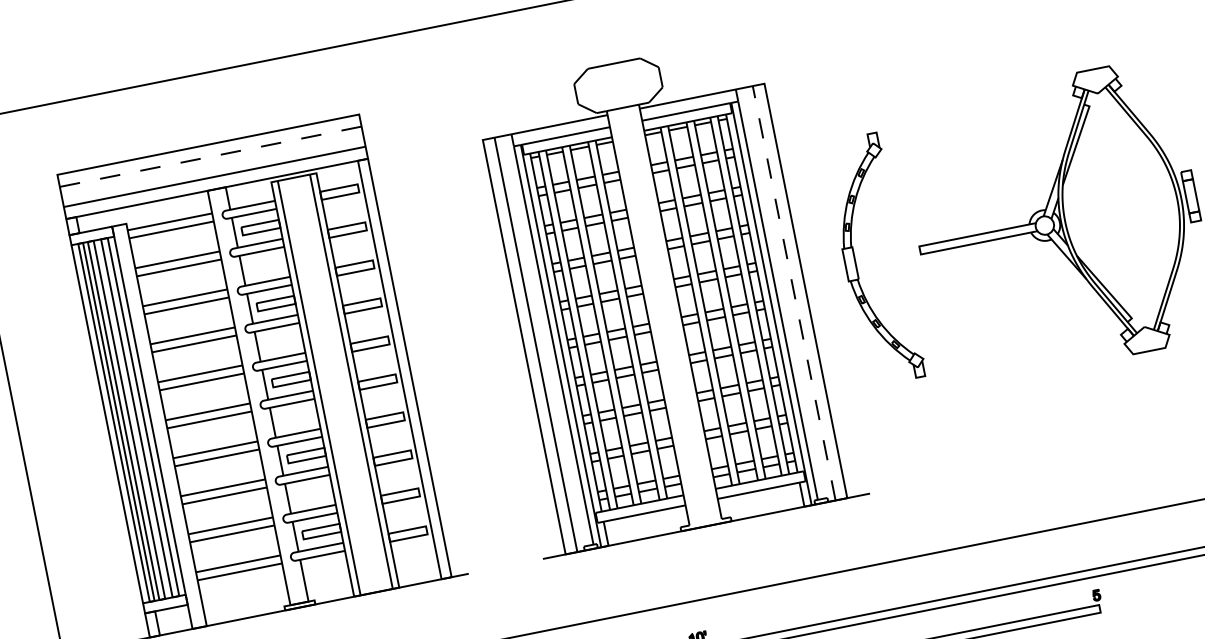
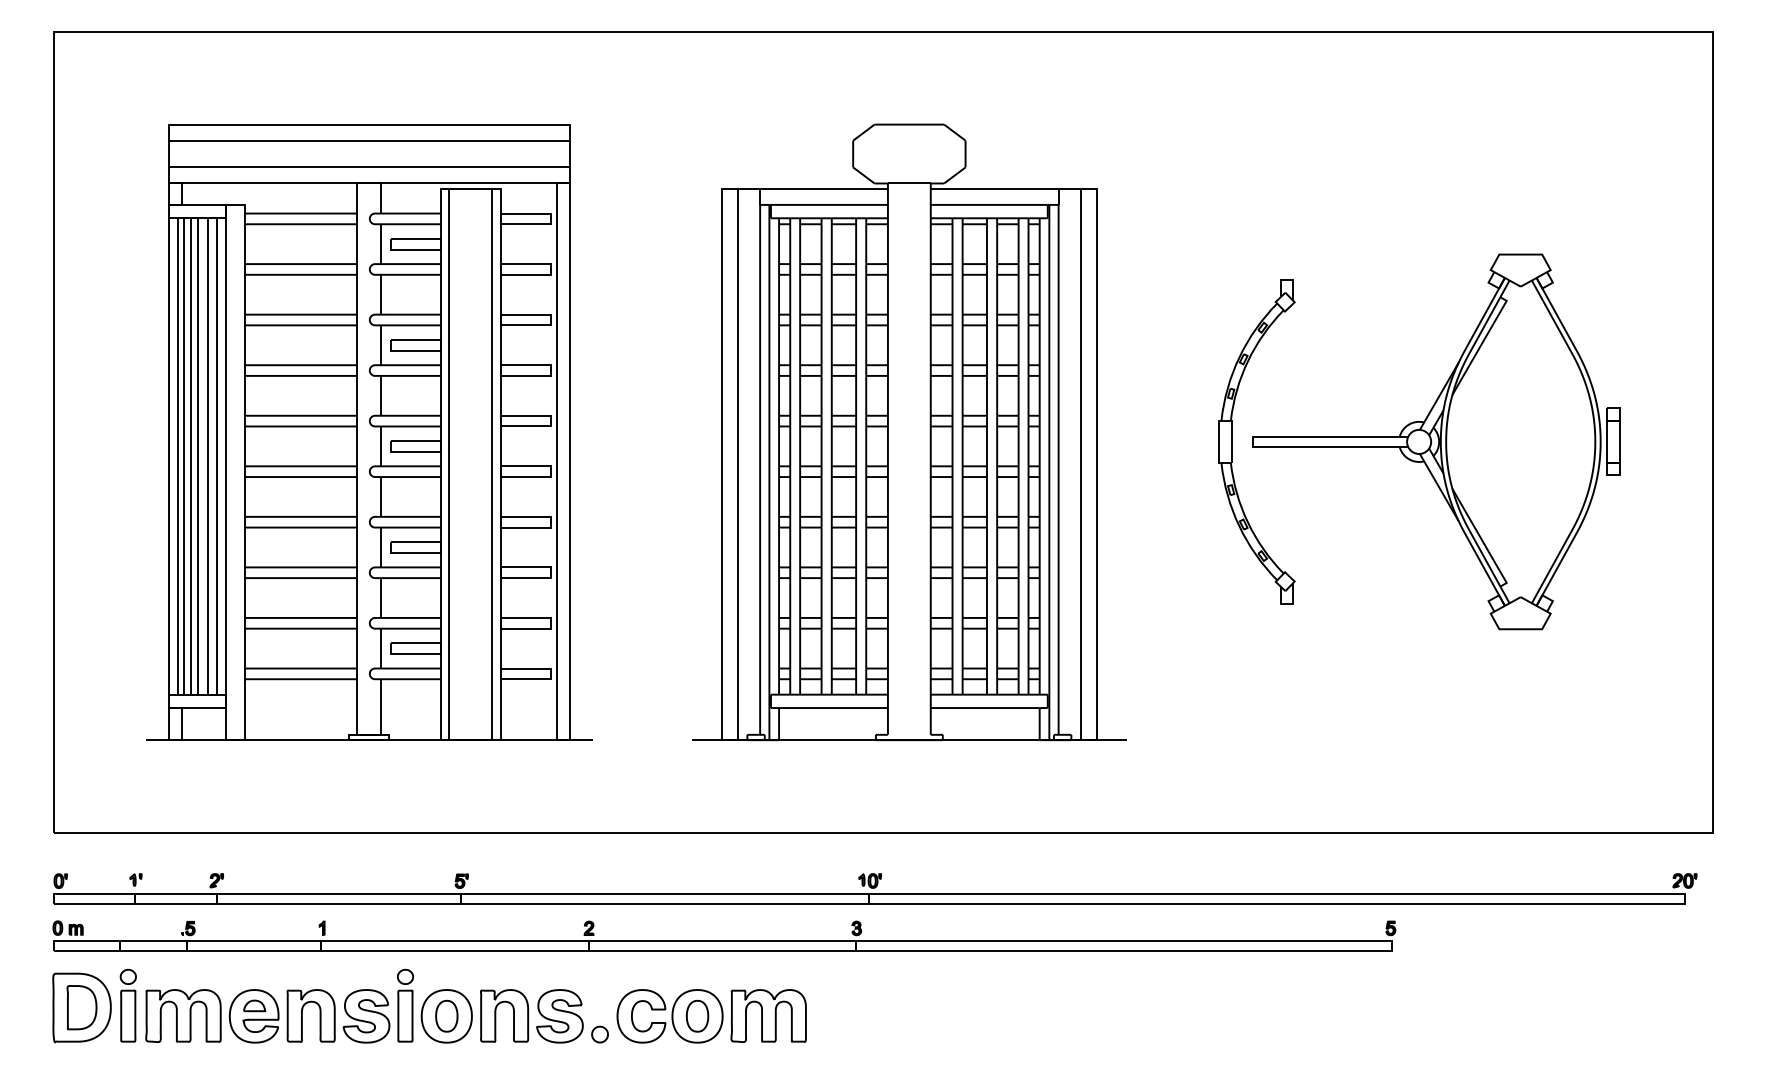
line: (210, 156) -> (369, 140), dashed -> solid
part: (855, 263) -> (1232, 441), moved
line: (794, 293) -> (1081, 464), dashed -> solid

